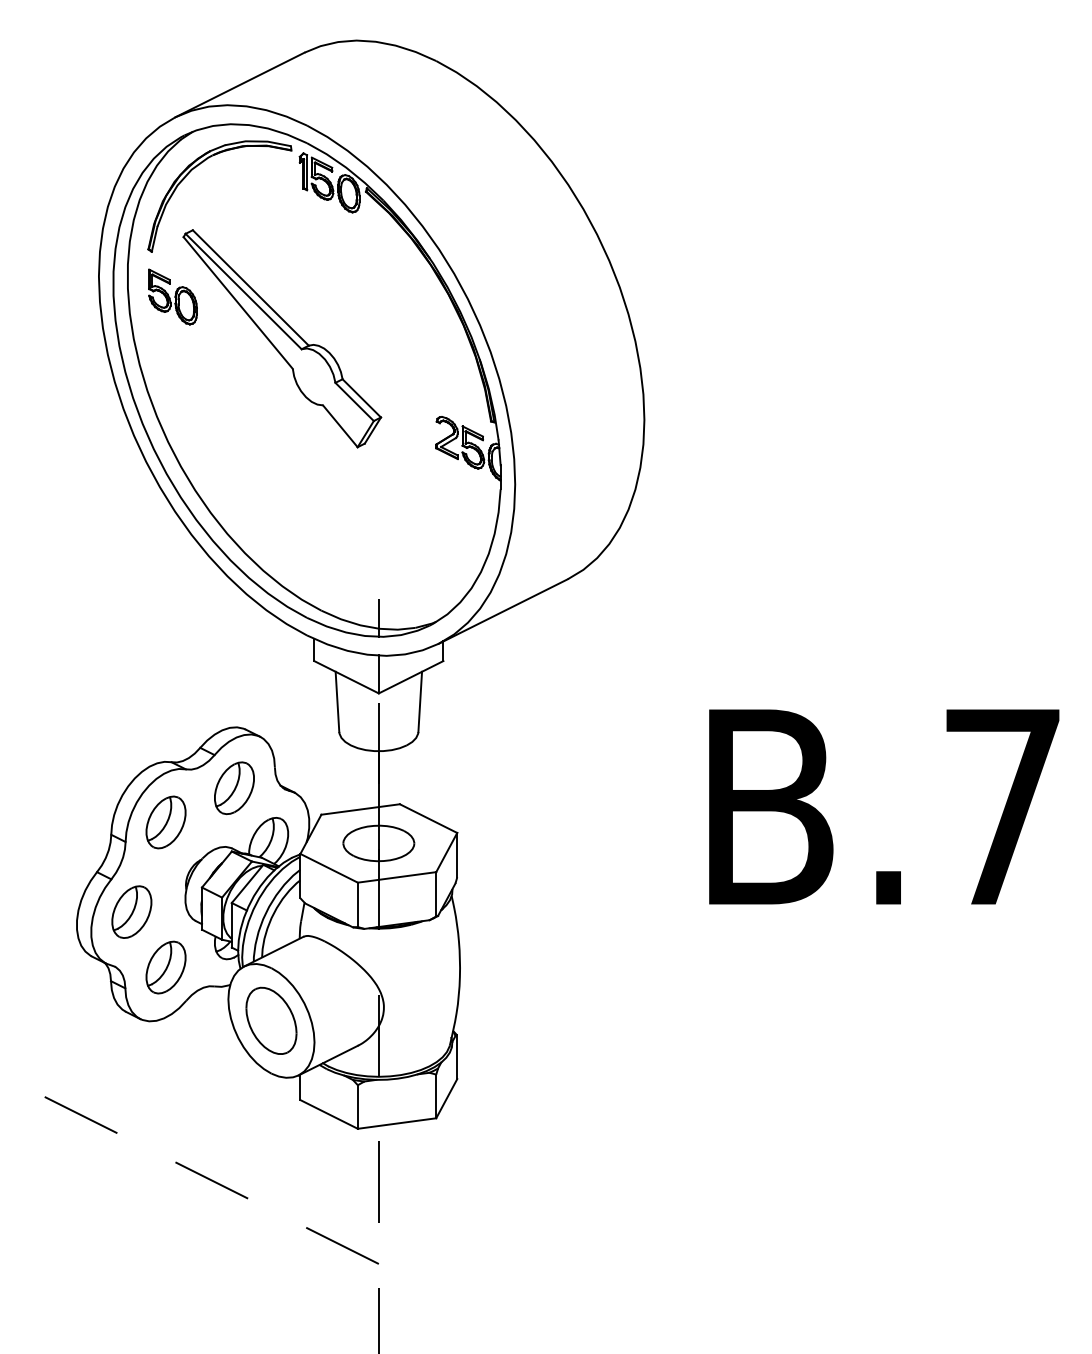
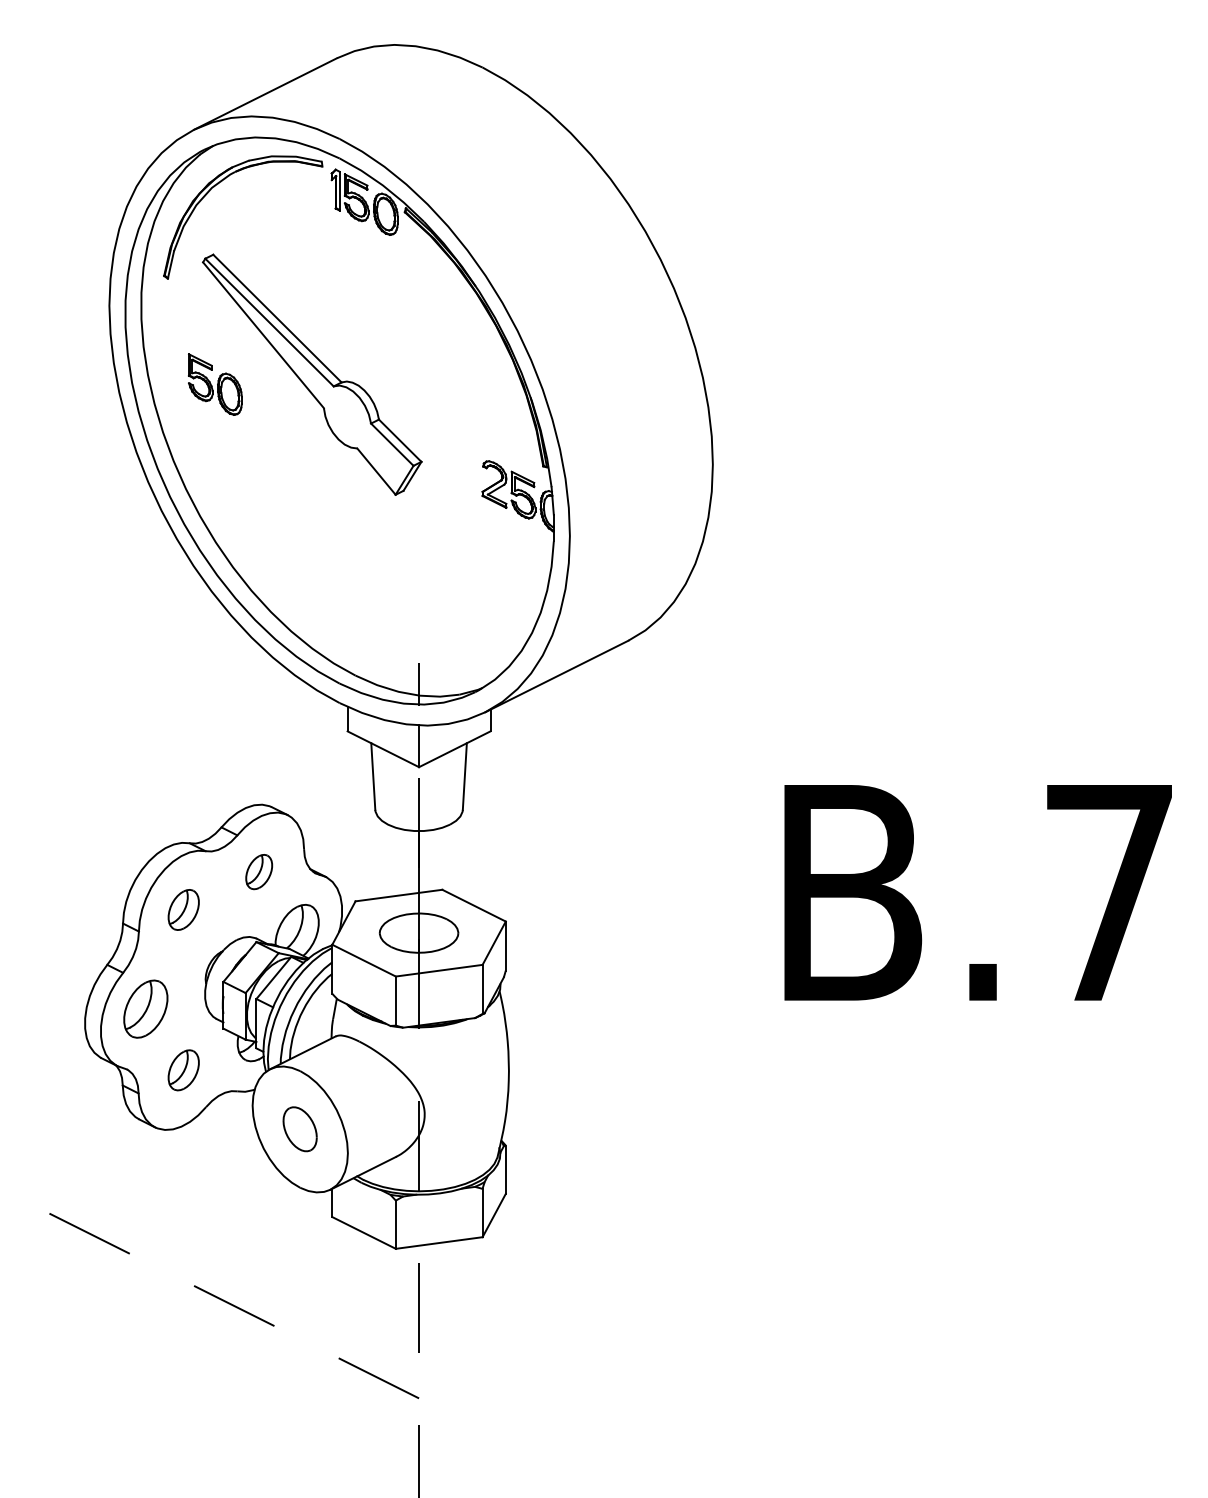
part: (173, 296) -> (215, 384), moved
part: (233, 787) -> (258, 871), size x0.6
part: (165, 822) -> (183, 909), size x0.7
part: (165, 966) -> (183, 1069), size x0.7
part: (270, 1020) -> (299, 1128), size x0.6

